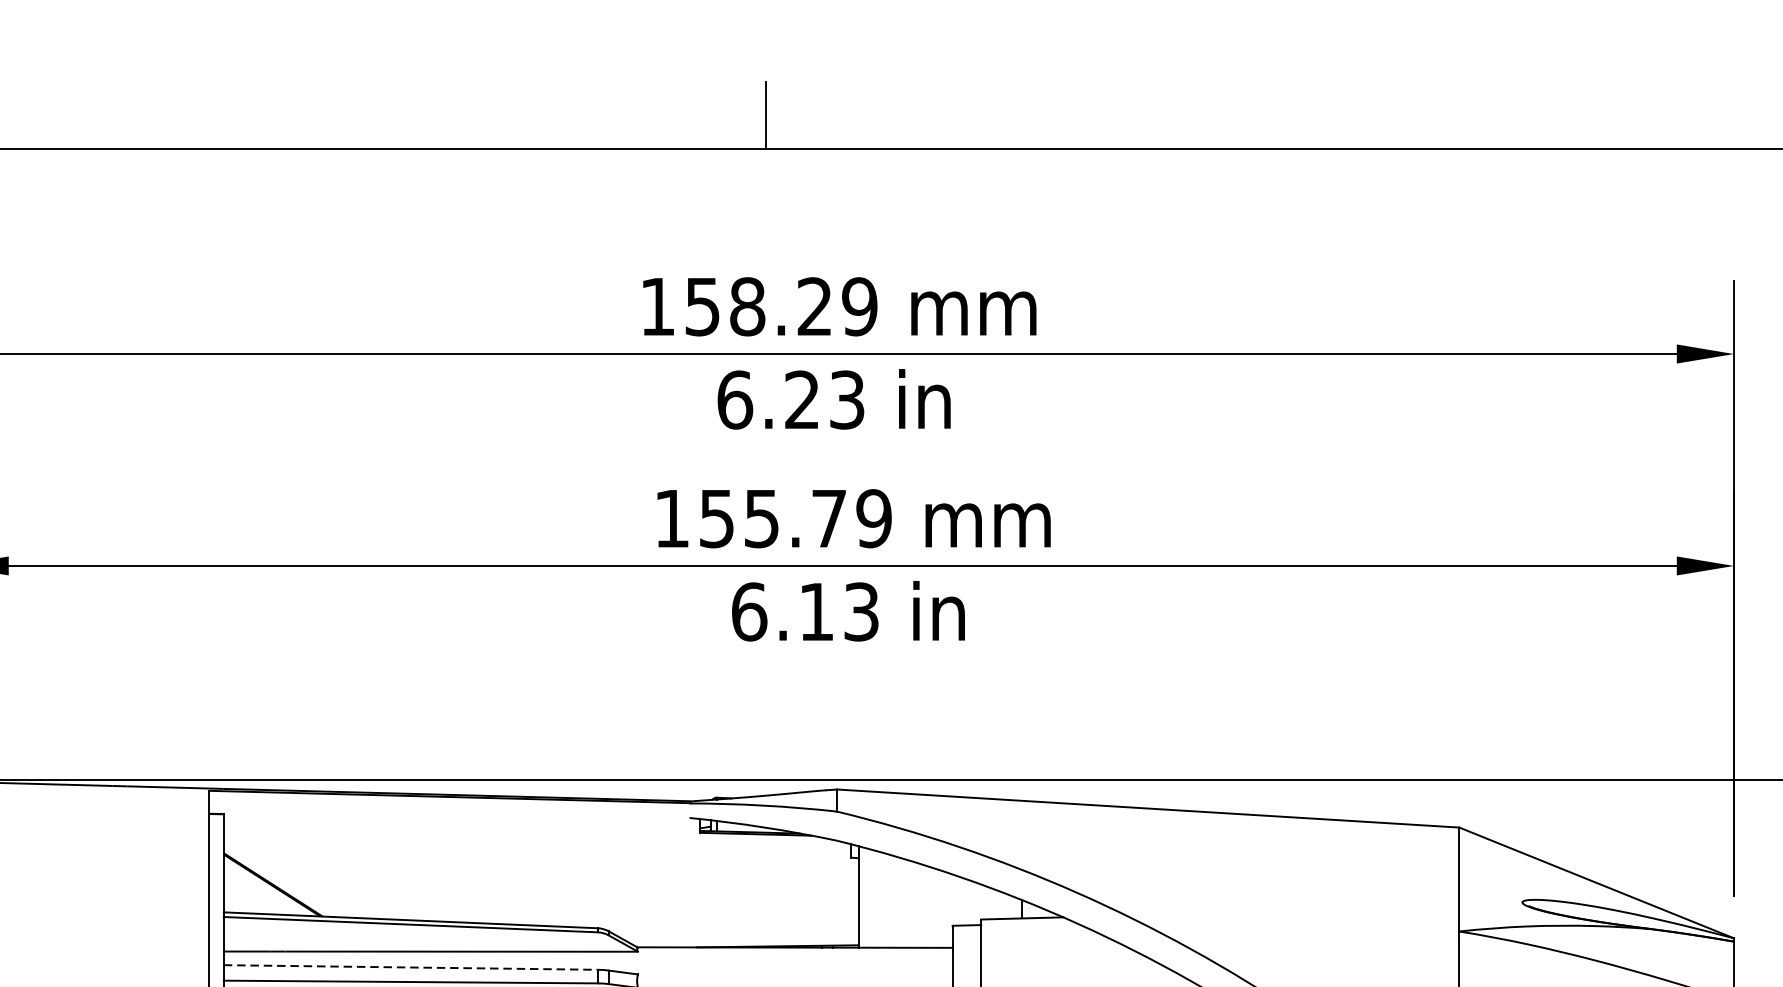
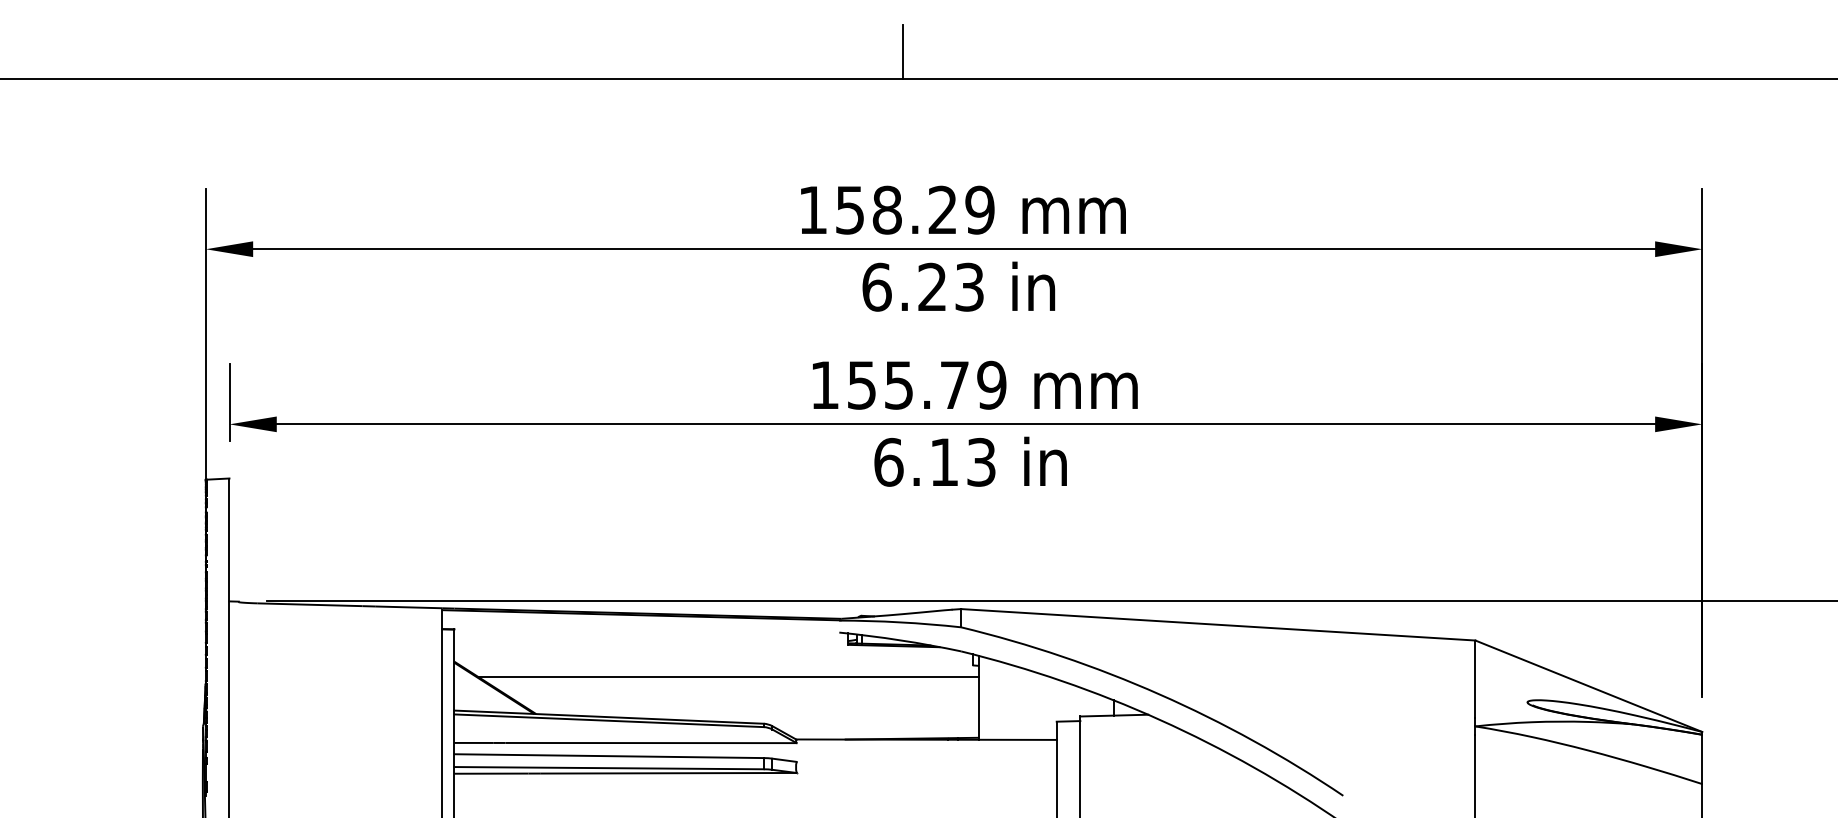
line: (555, 872) -> (728, 677), added
line: (411, 967) -> (609, 756), dashed -> solid

